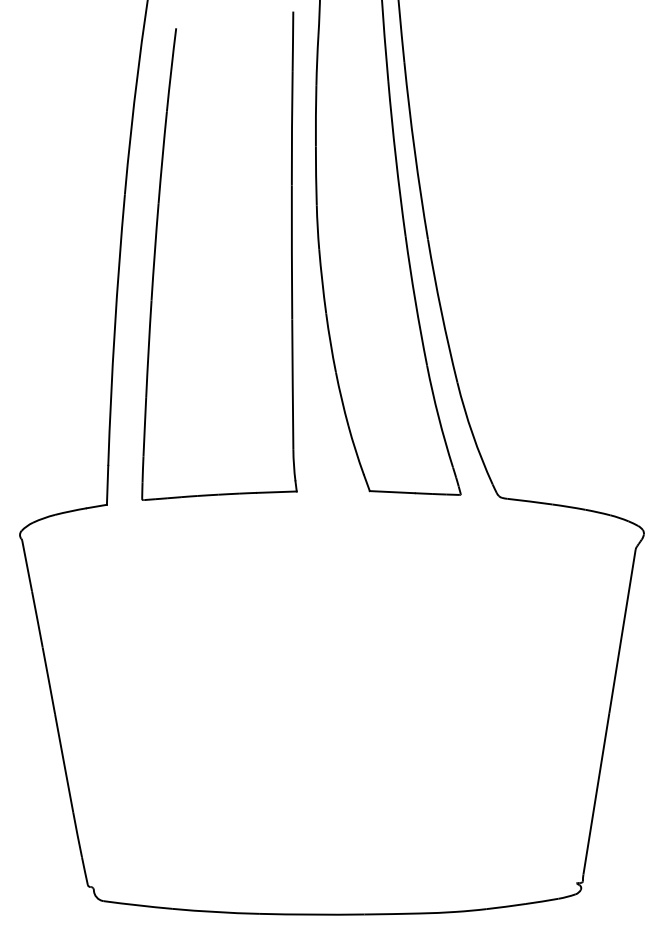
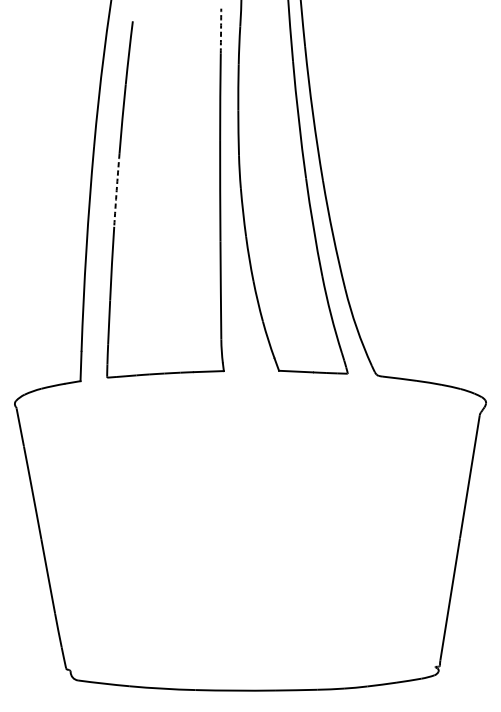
arc: (293, 41) -> (221, 31), solid -> dashed
arc: (154, 252) -> (116, 190), solid -> dashed

